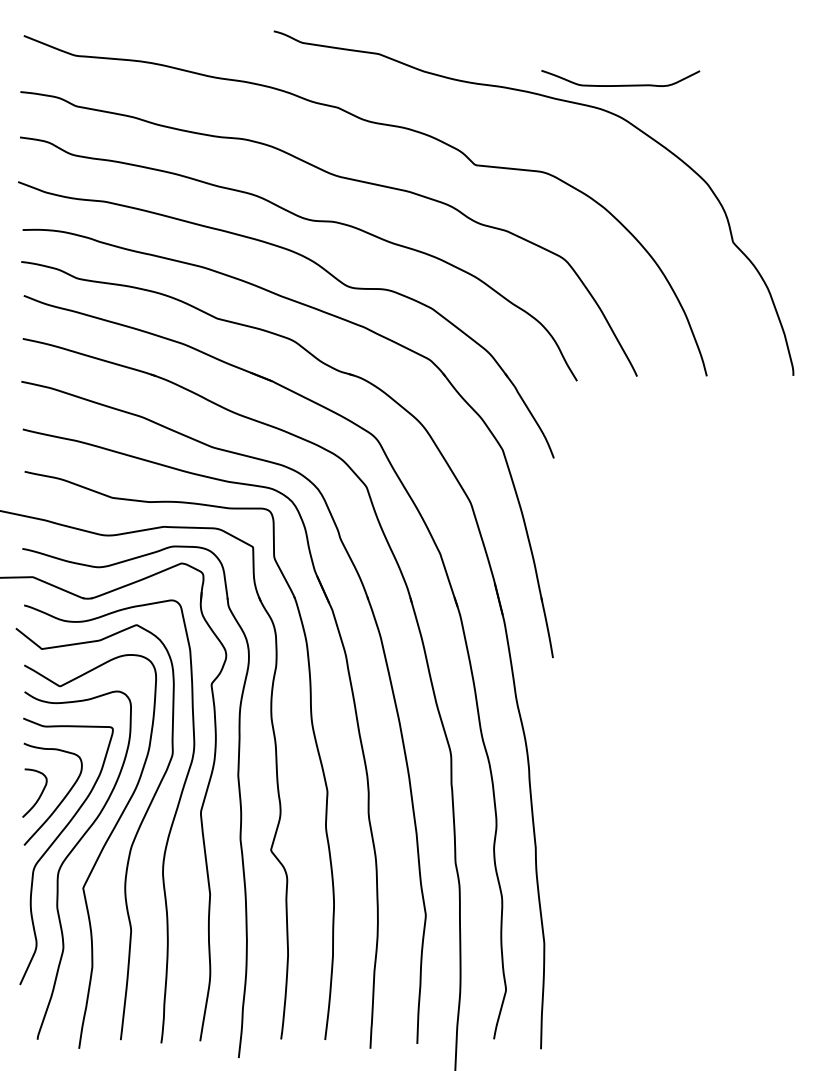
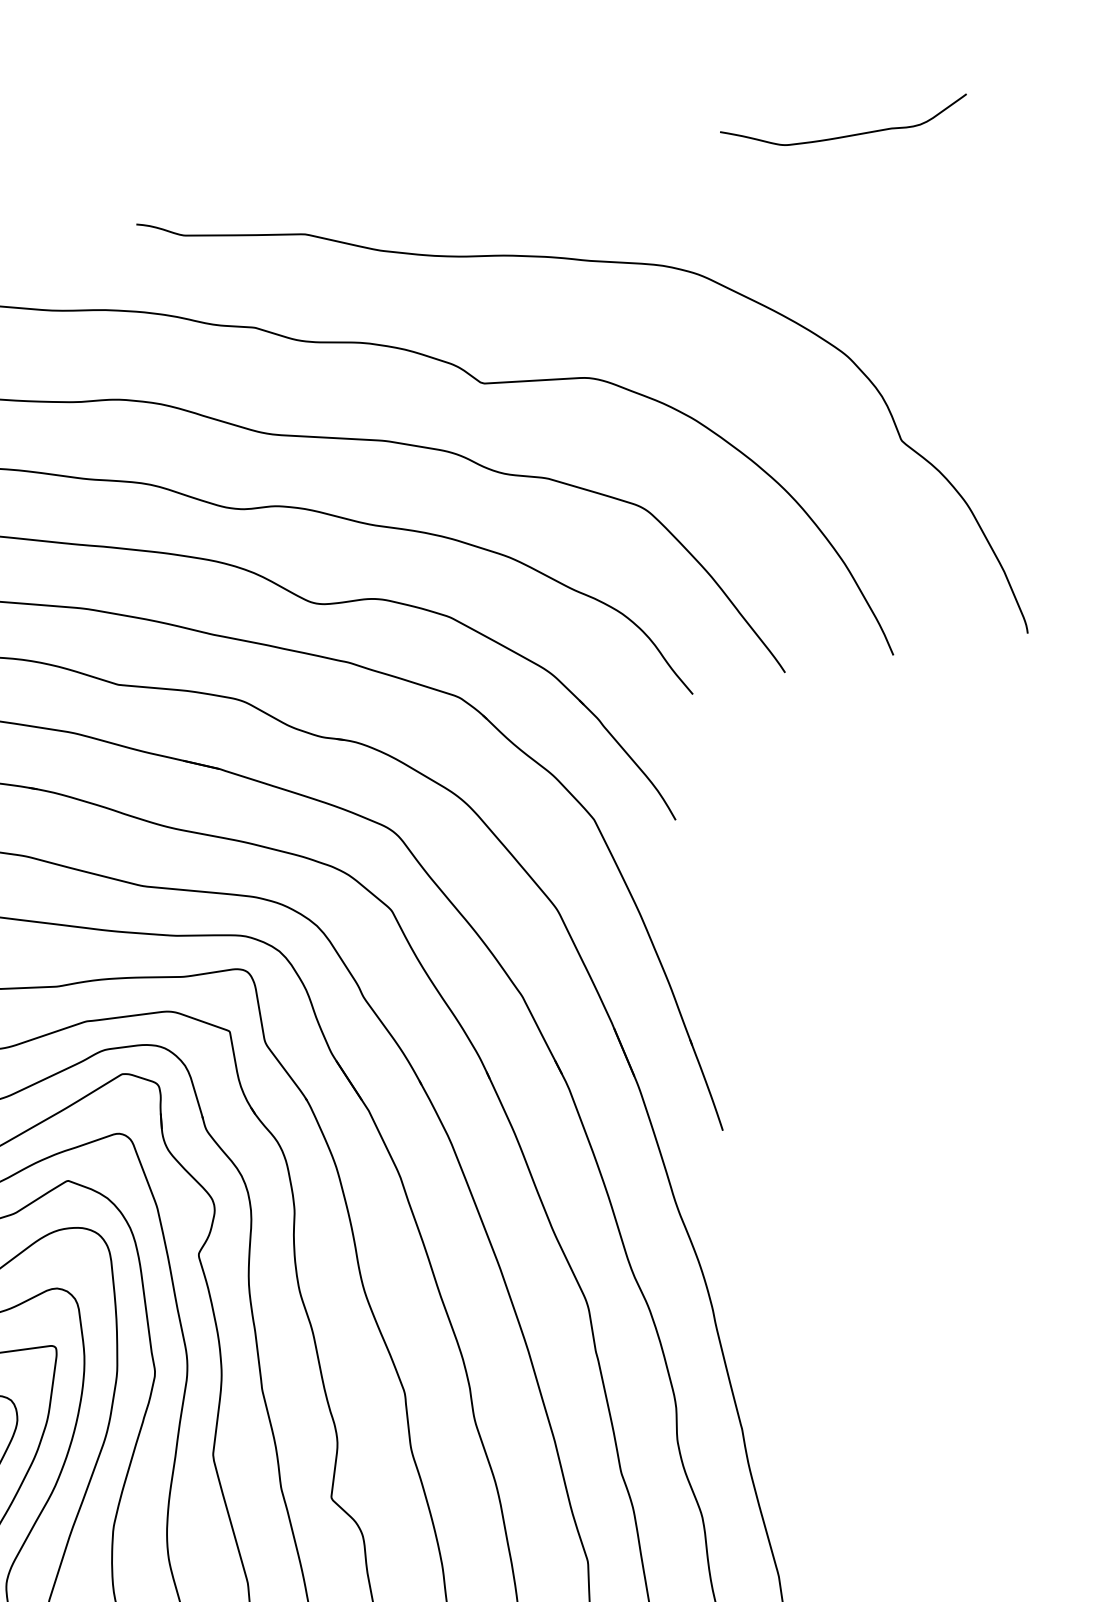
curve: (622, 84) -> (849, 133), moved

